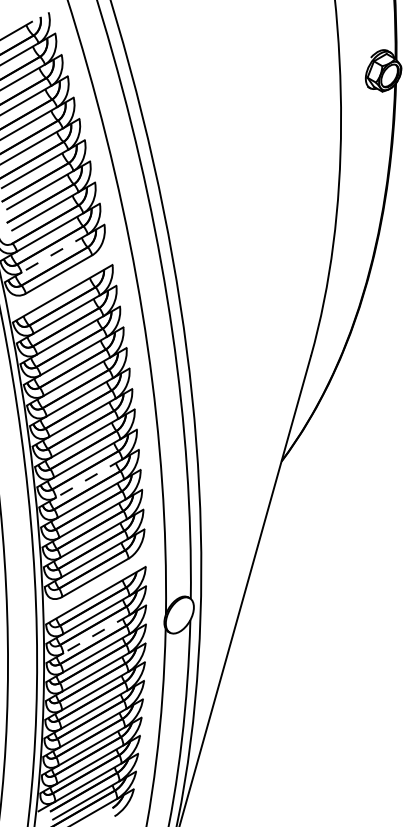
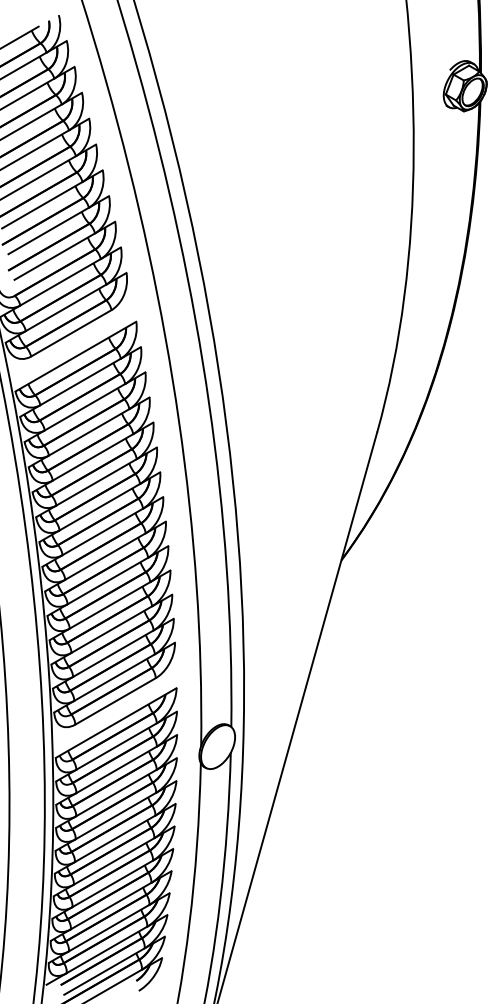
line: (54, 254) -> (65, 308), dashed -> solid
line: (88, 479) -> (107, 581), dashed -> solid
line: (96, 634) -> (116, 770), dashed -> solid

